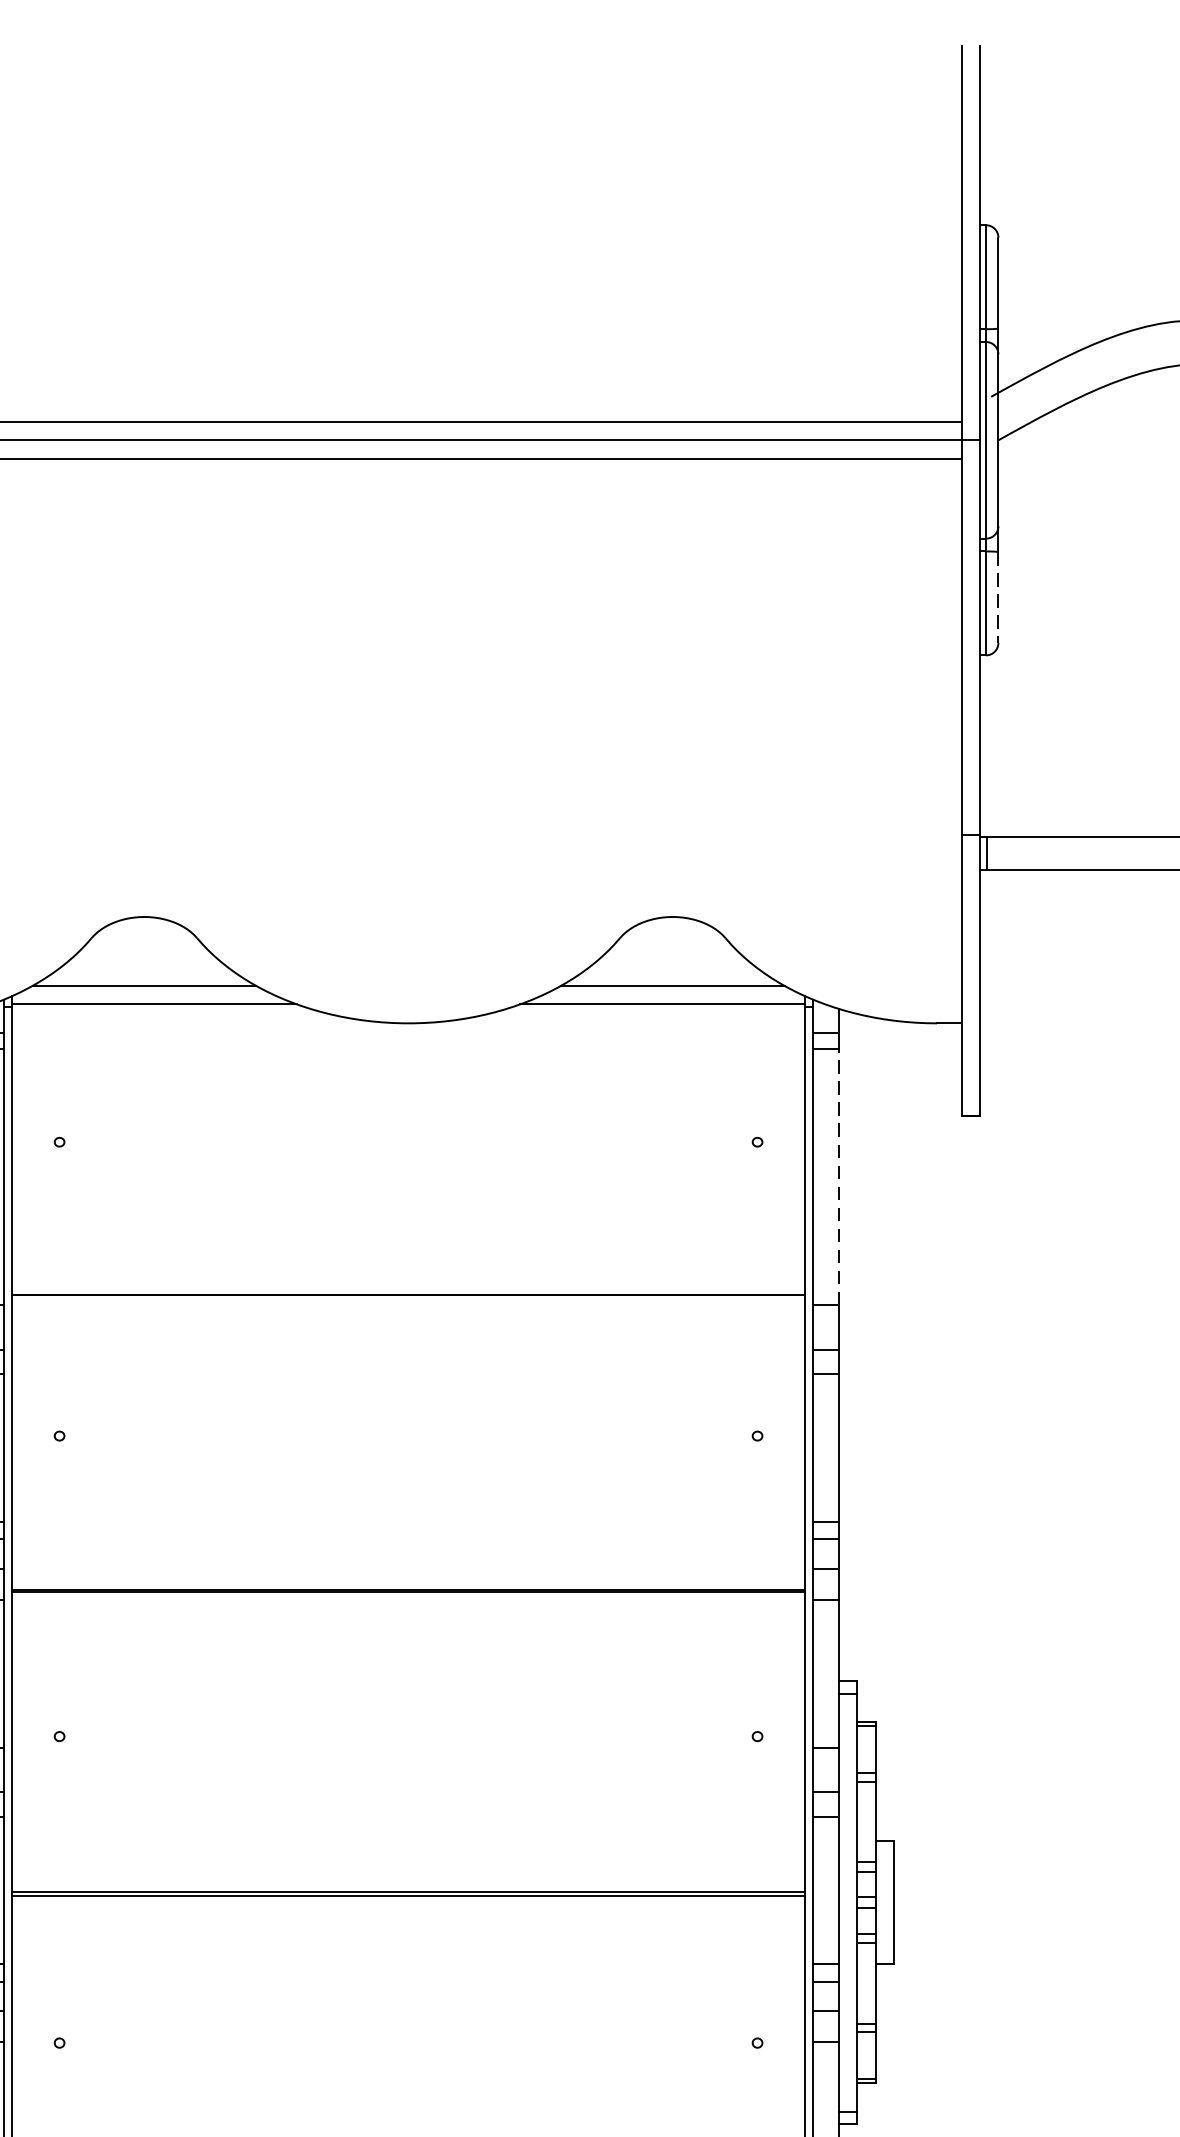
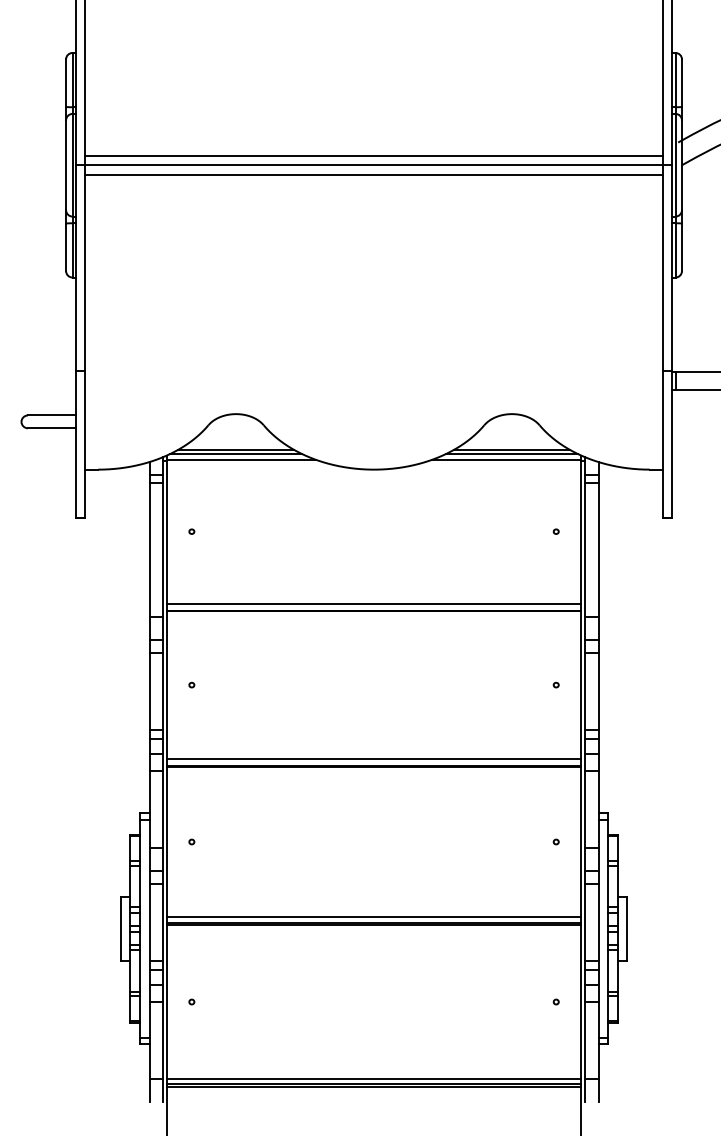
line: (997, 597) -> (681, 247), dashed -> solid
line: (143, 992) -> (235, 453), added
line: (671, 992) -> (511, 453), added
line: (838, 1178) -> (598, 550), dashed -> solid
line: (407, 1279) -> (373, 603), added
line: (407, 1576) -> (373, 758), added
line: (407, 1881) -> (373, 917), added

